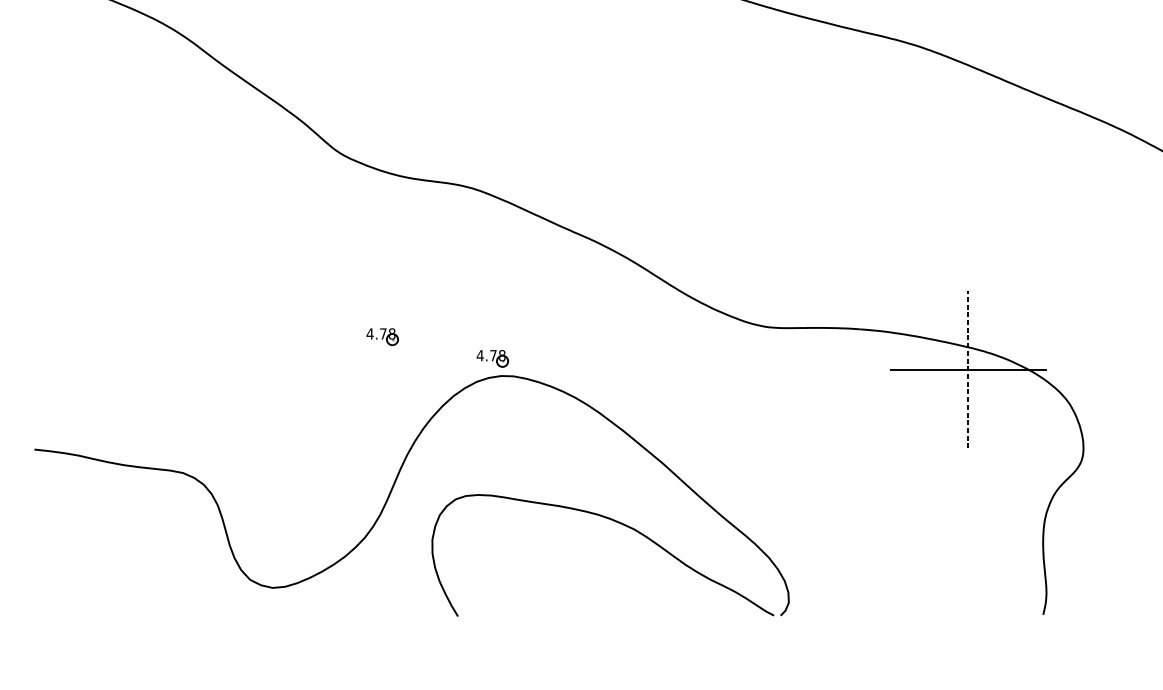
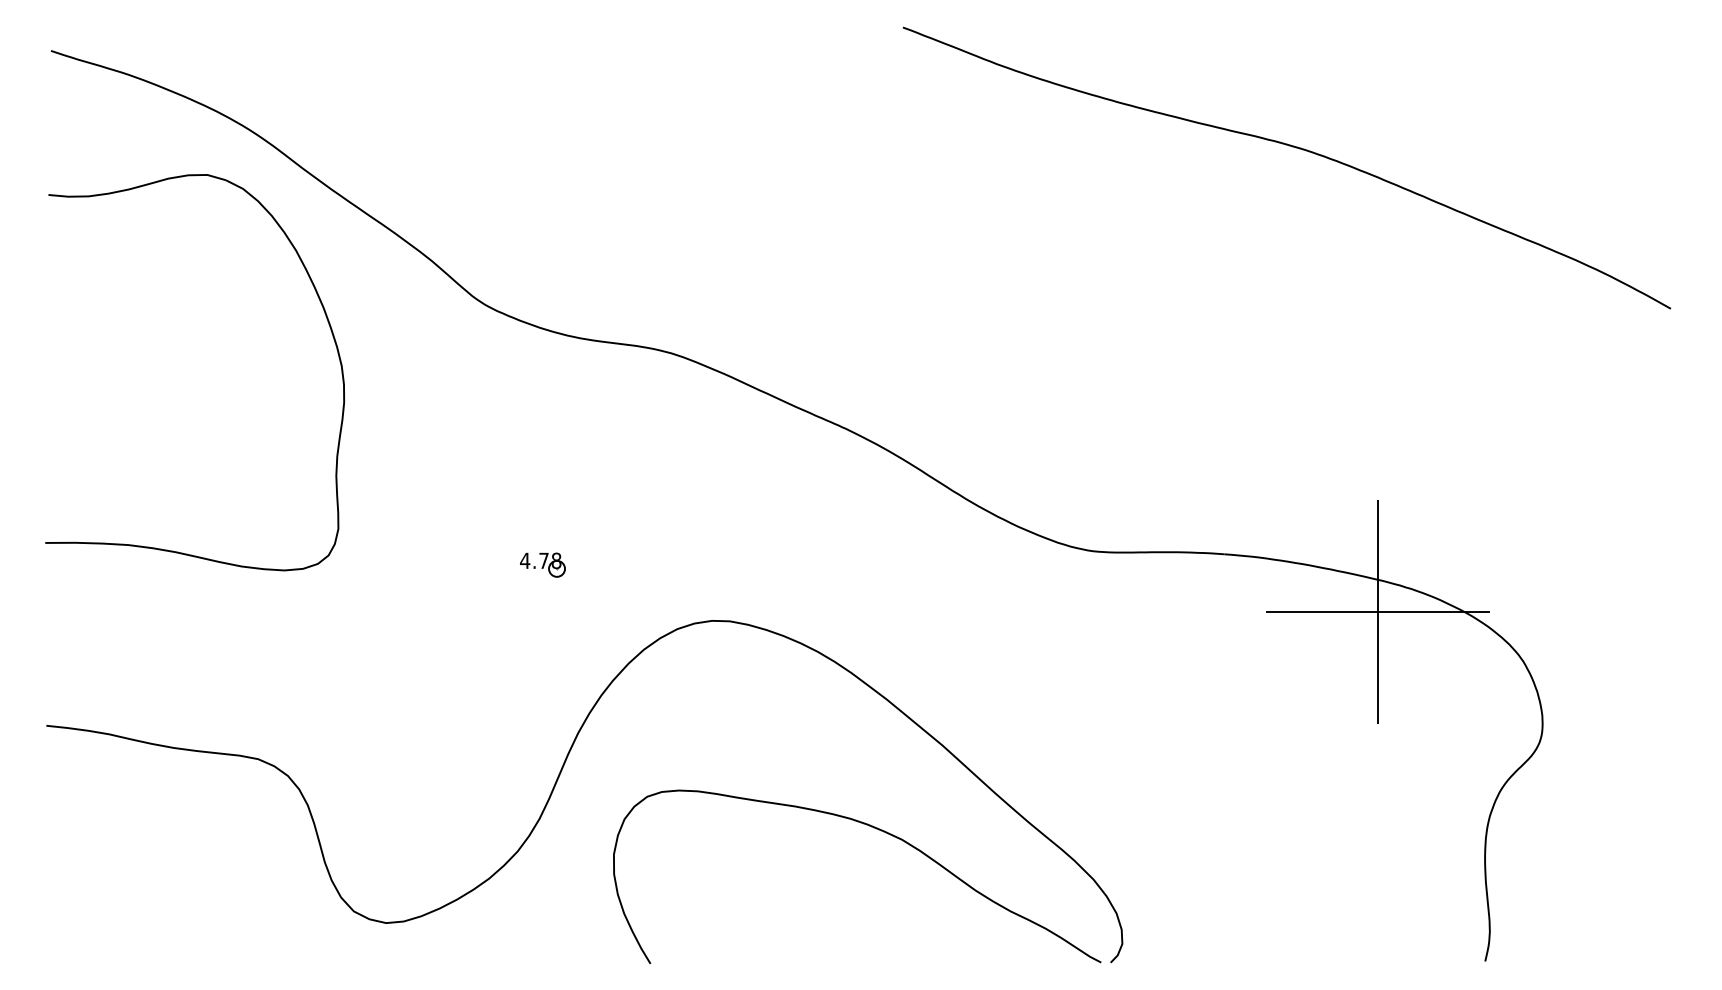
part: (230, 164) -> (326, 319), added
part: (492, 358) -> (699, 595), removed
line: (968, 370) -> (1378, 612), dashed -> solid

